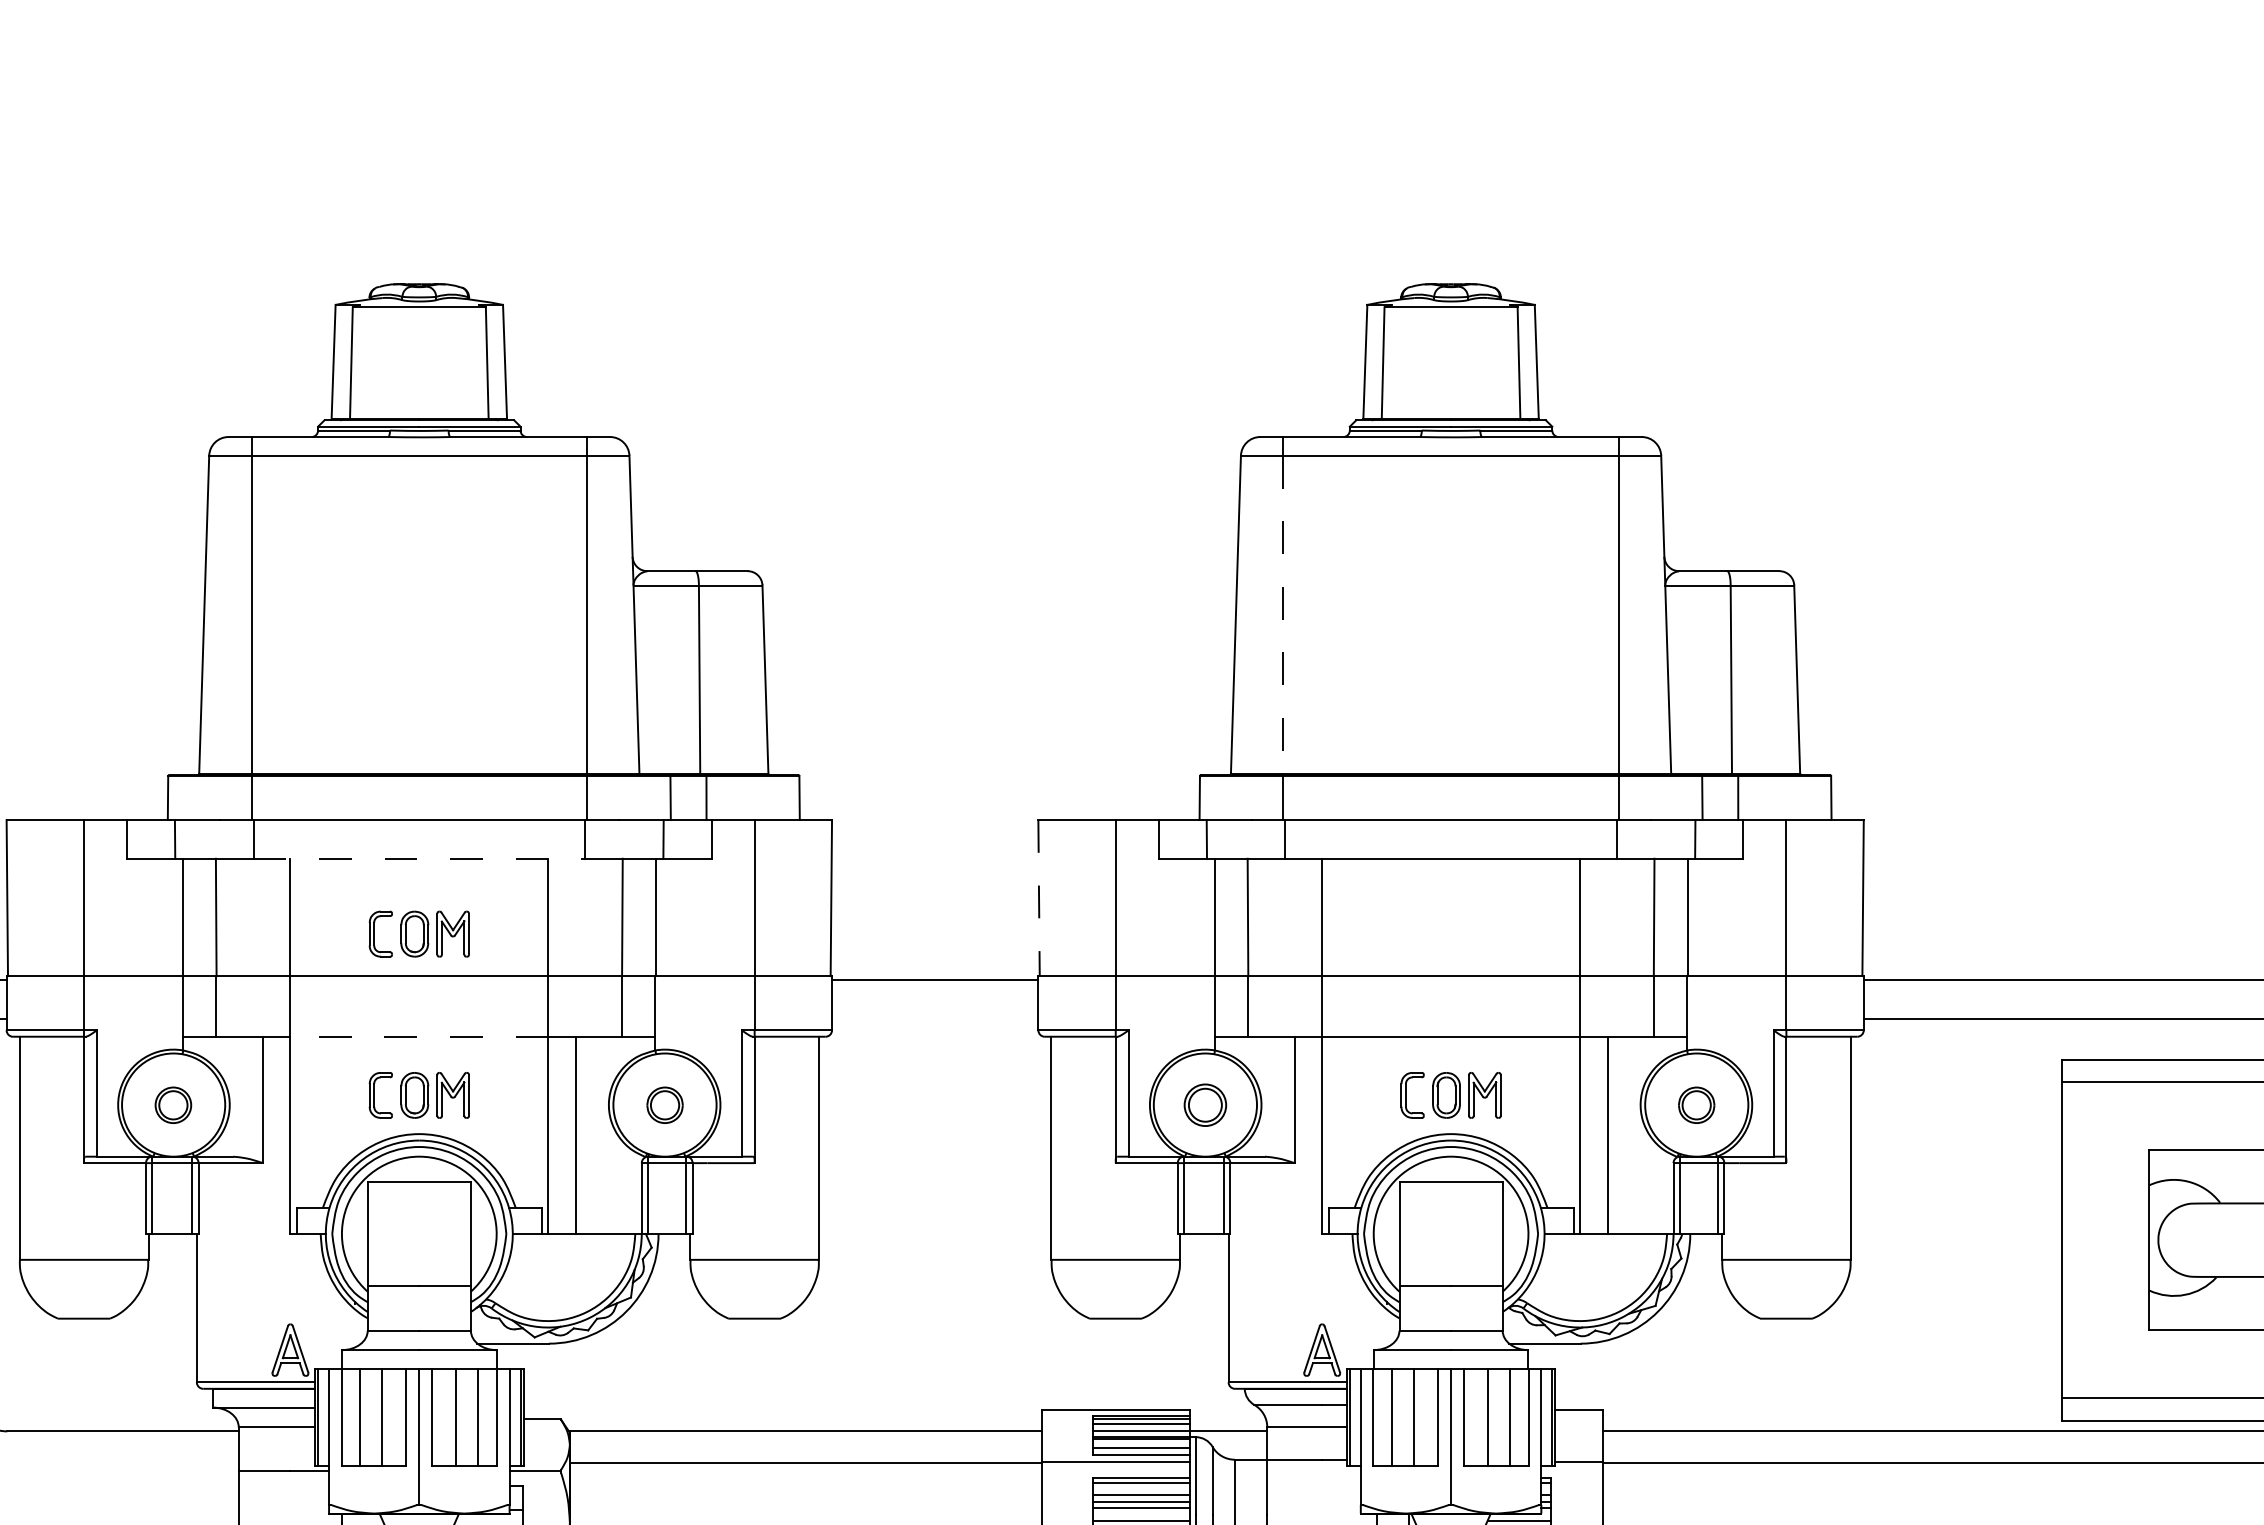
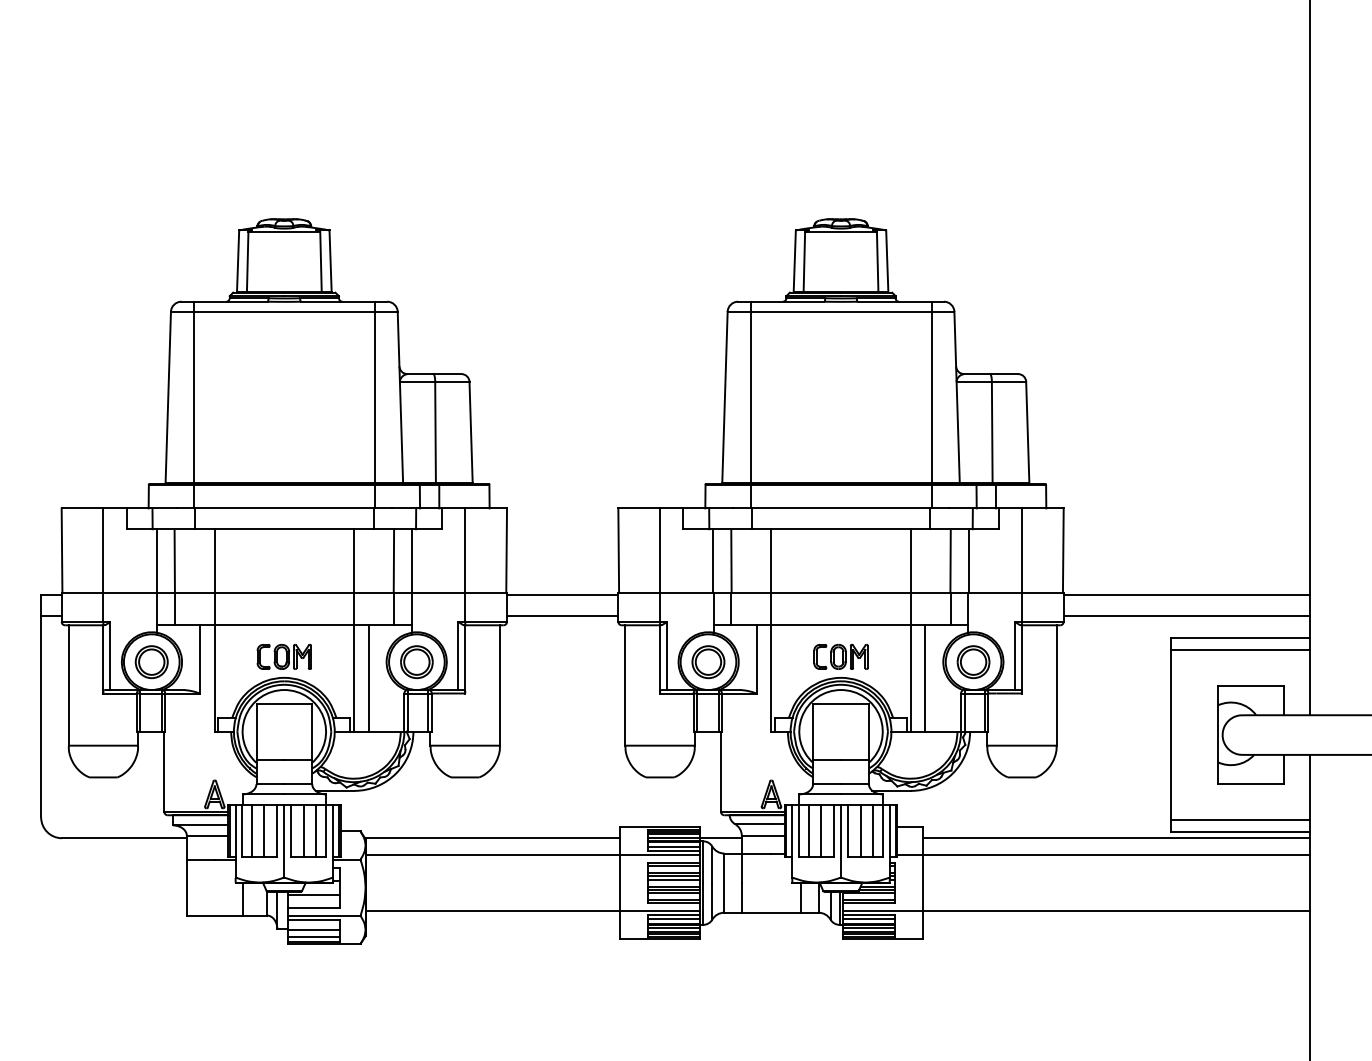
line: (1283, 614) -> (750, 397), dashed -> solid
line: (419, 859) -> (284, 529), dashed -> solid
line: (1038, 898) -> (618, 550), dashed -> solid
part: (417, 933) -> (283, 569), removed
line: (934, 1018) -> (562, 615), added
line: (419, 1037) -> (284, 625), dashed -> solid
part: (173, 1105) -> (151, 662), size x1.67
part: (664, 1105) -> (416, 662), size x1.67
part: (1205, 1105) -> (708, 662), size x1.43
part: (1696, 1105) -> (973, 662), size x1.67

